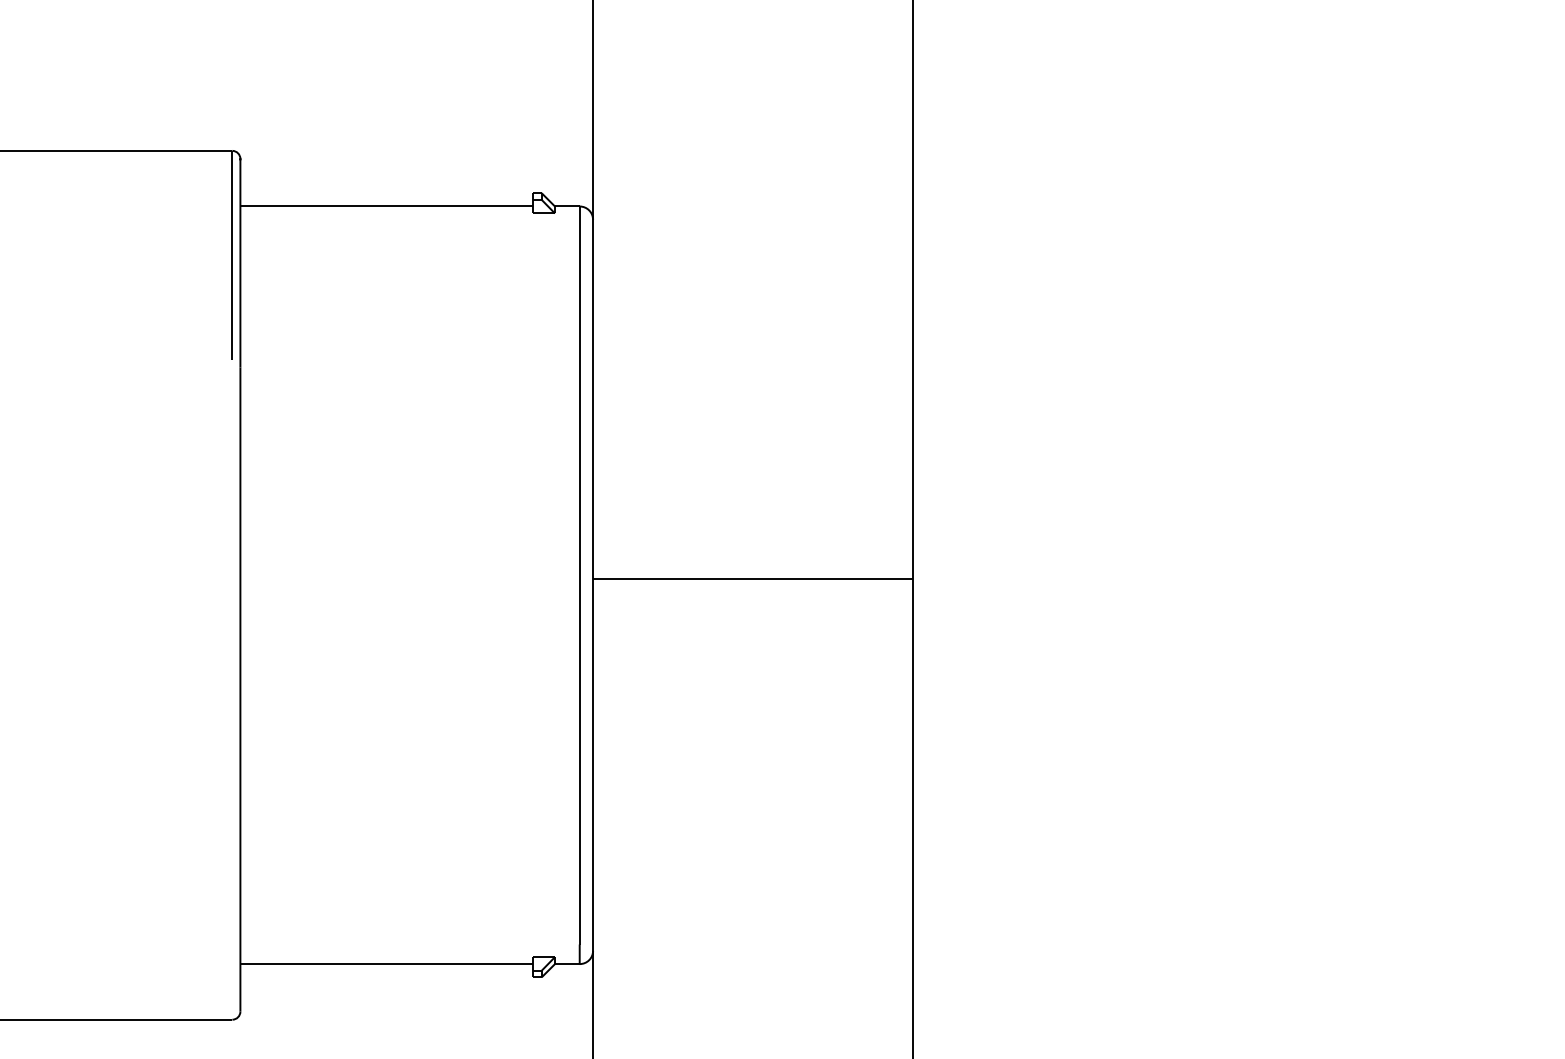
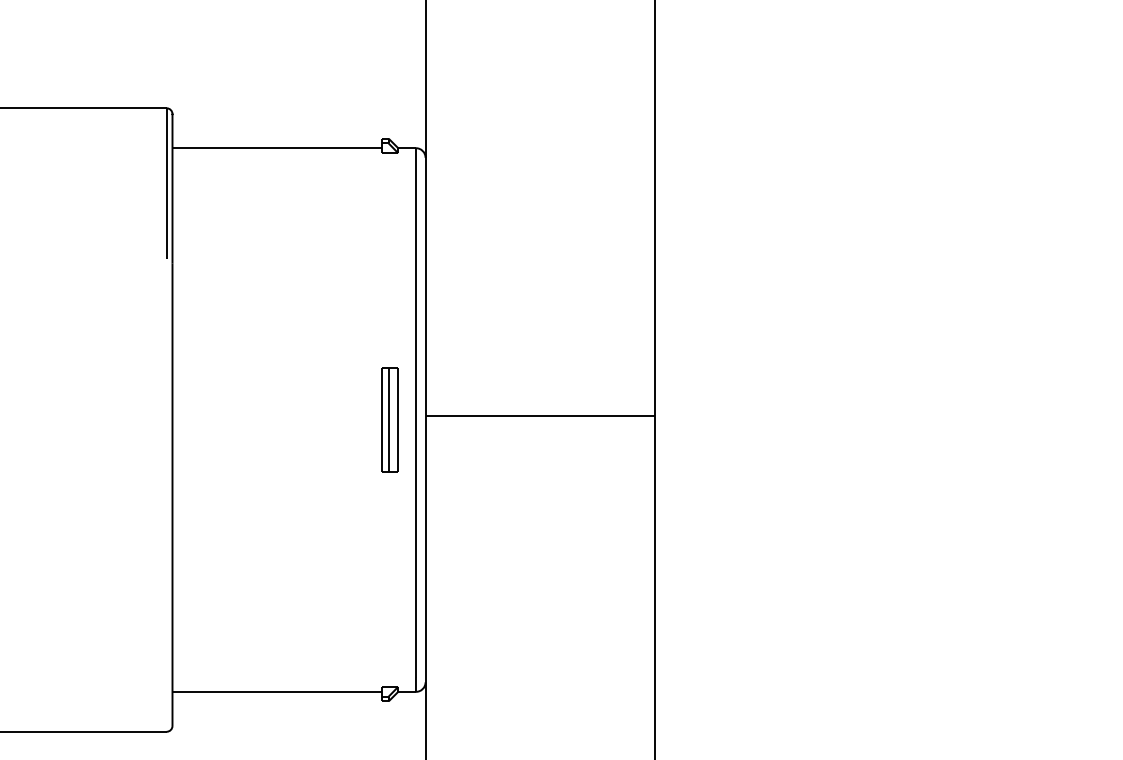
part: (543, 584) -> (389, 419), added

